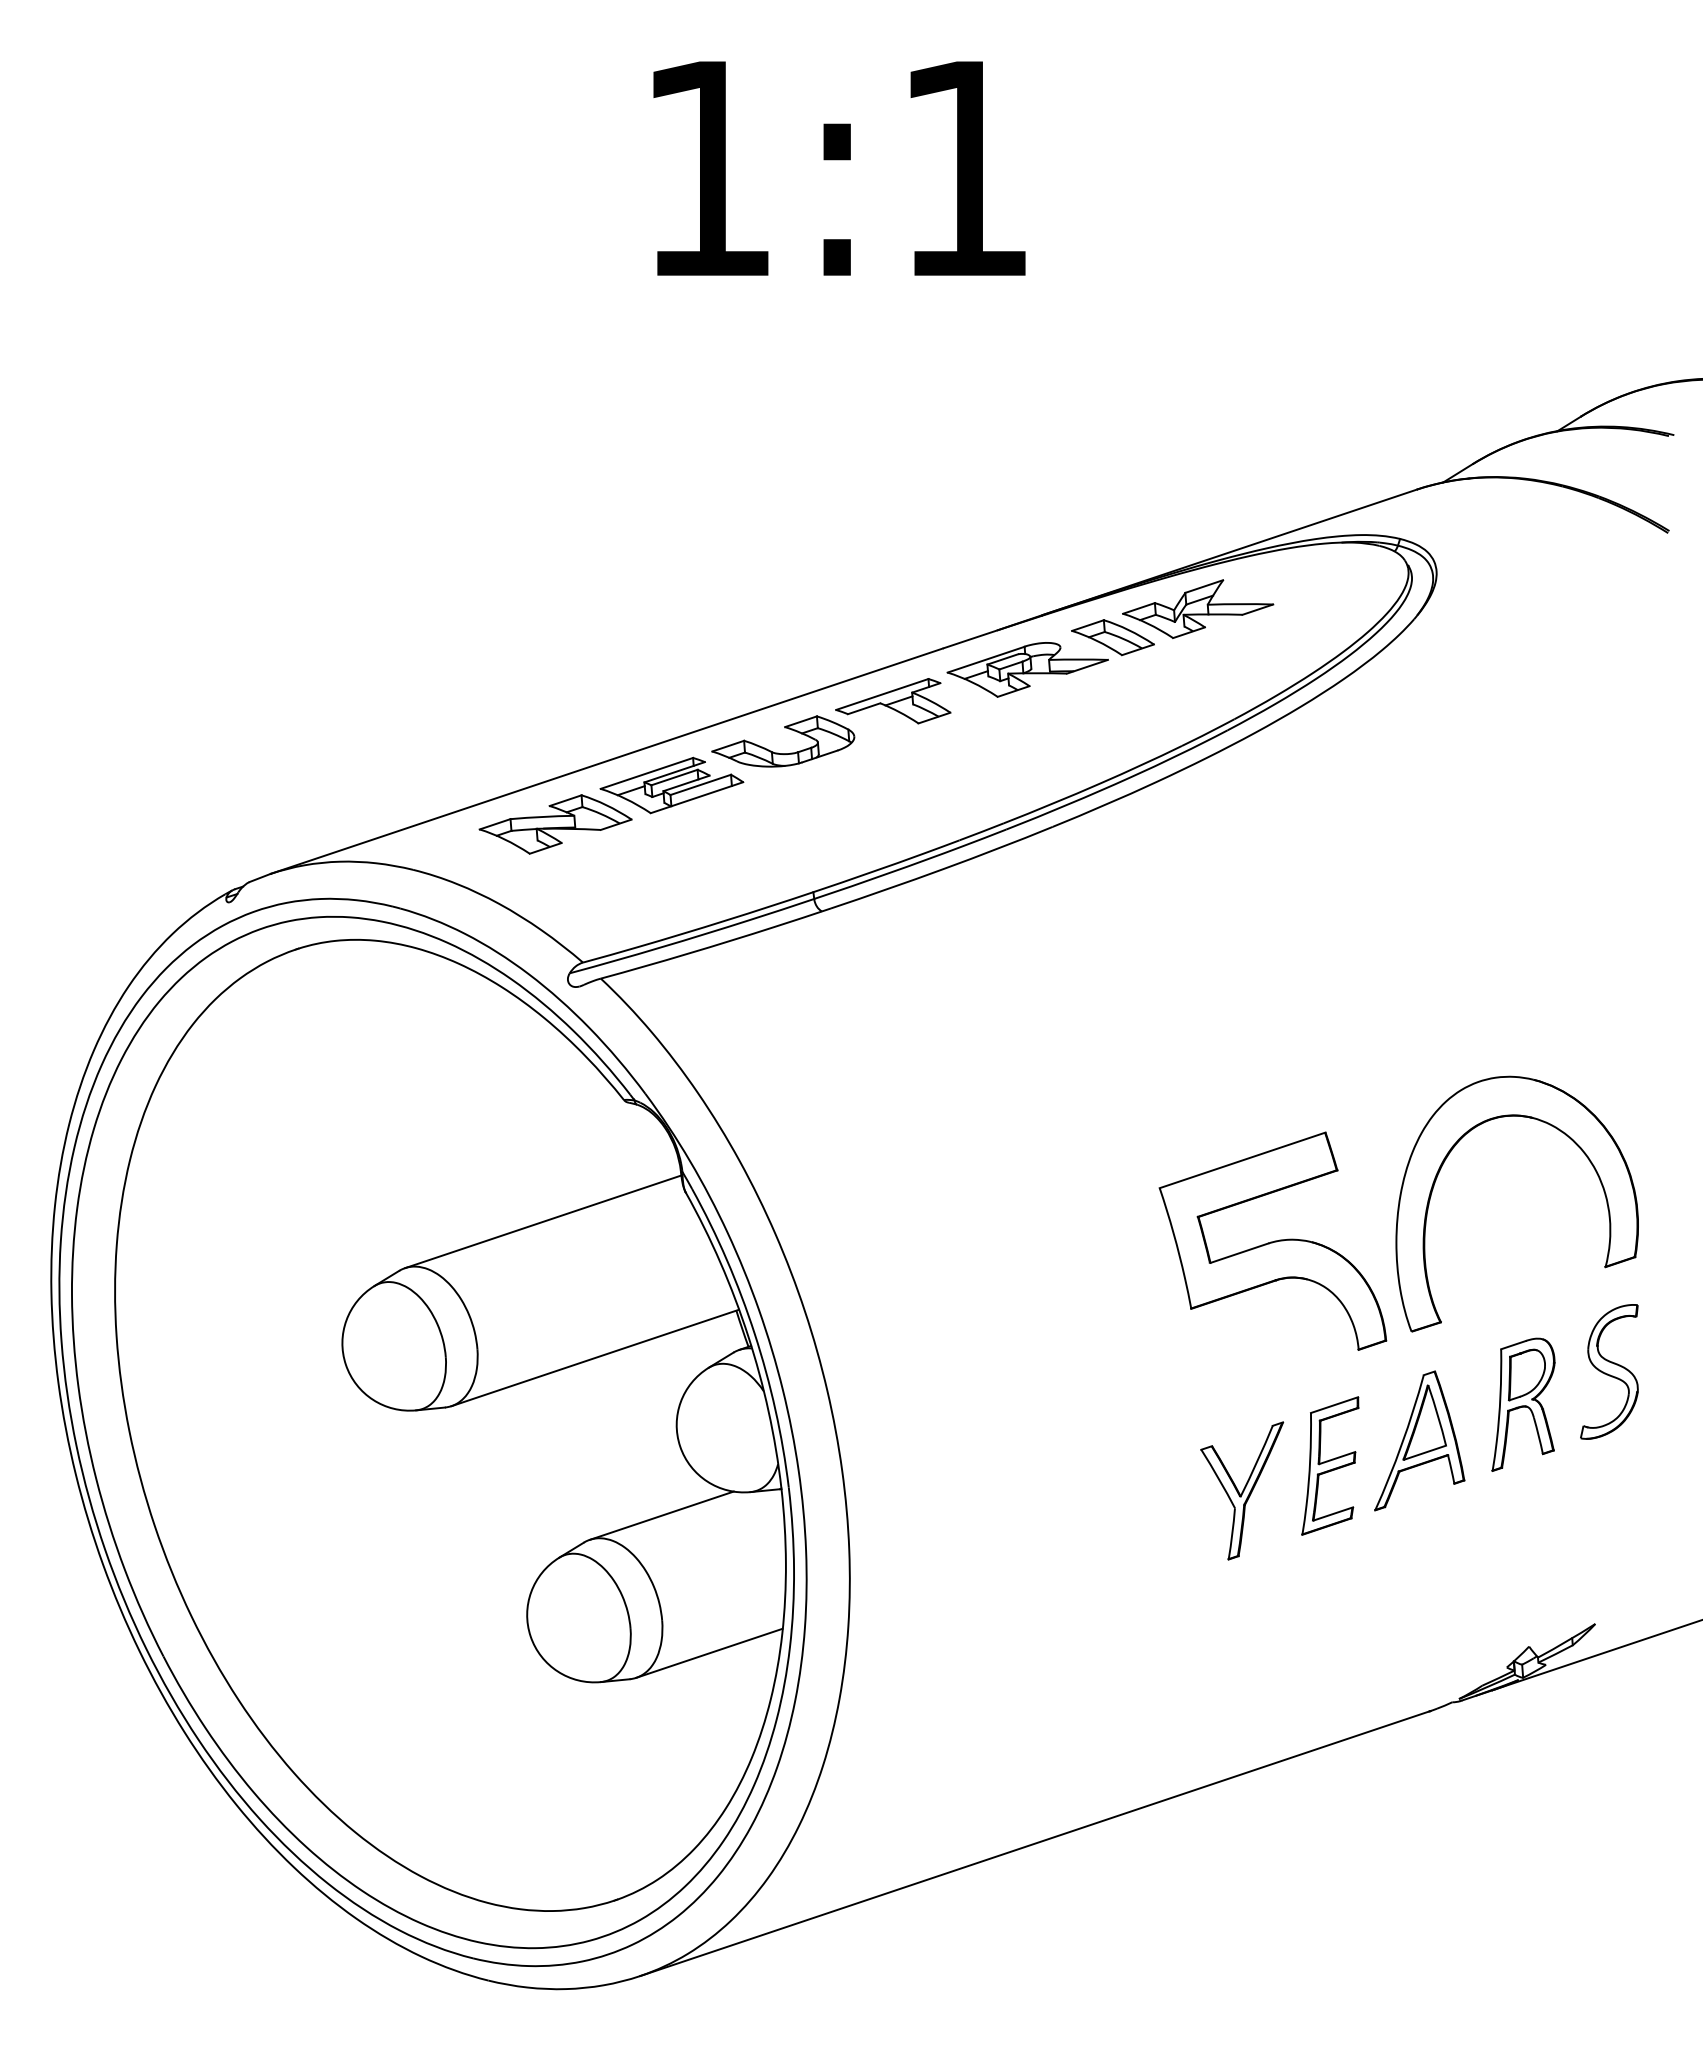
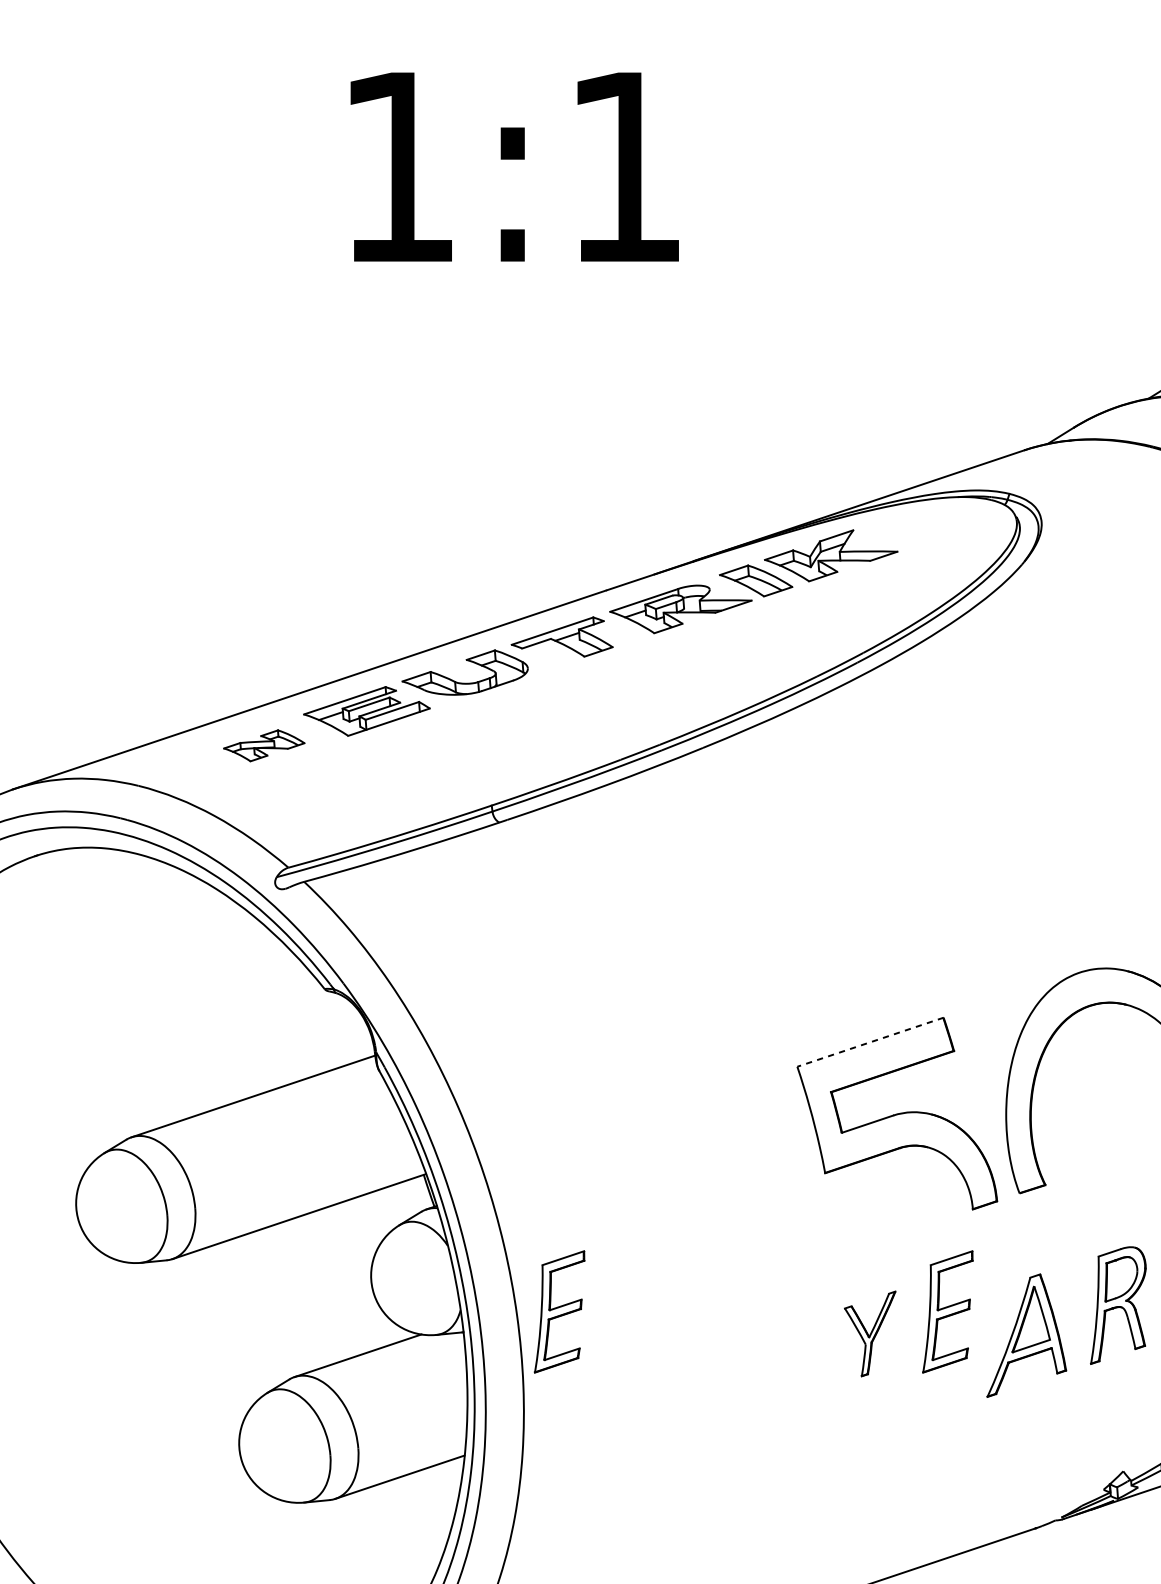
part: (555, 824) -> (264, 745), size x0.6
line: (1242, 1160) -> (870, 1042), solid -> dashed
part: (1523, 1404) -> (1118, 1305), moved
part: (1419, 1440) -> (1026, 1335), moved
part: (890, 1465) -> (559, 1311), added
part: (1242, 1490) -> (870, 1333), size x0.7

